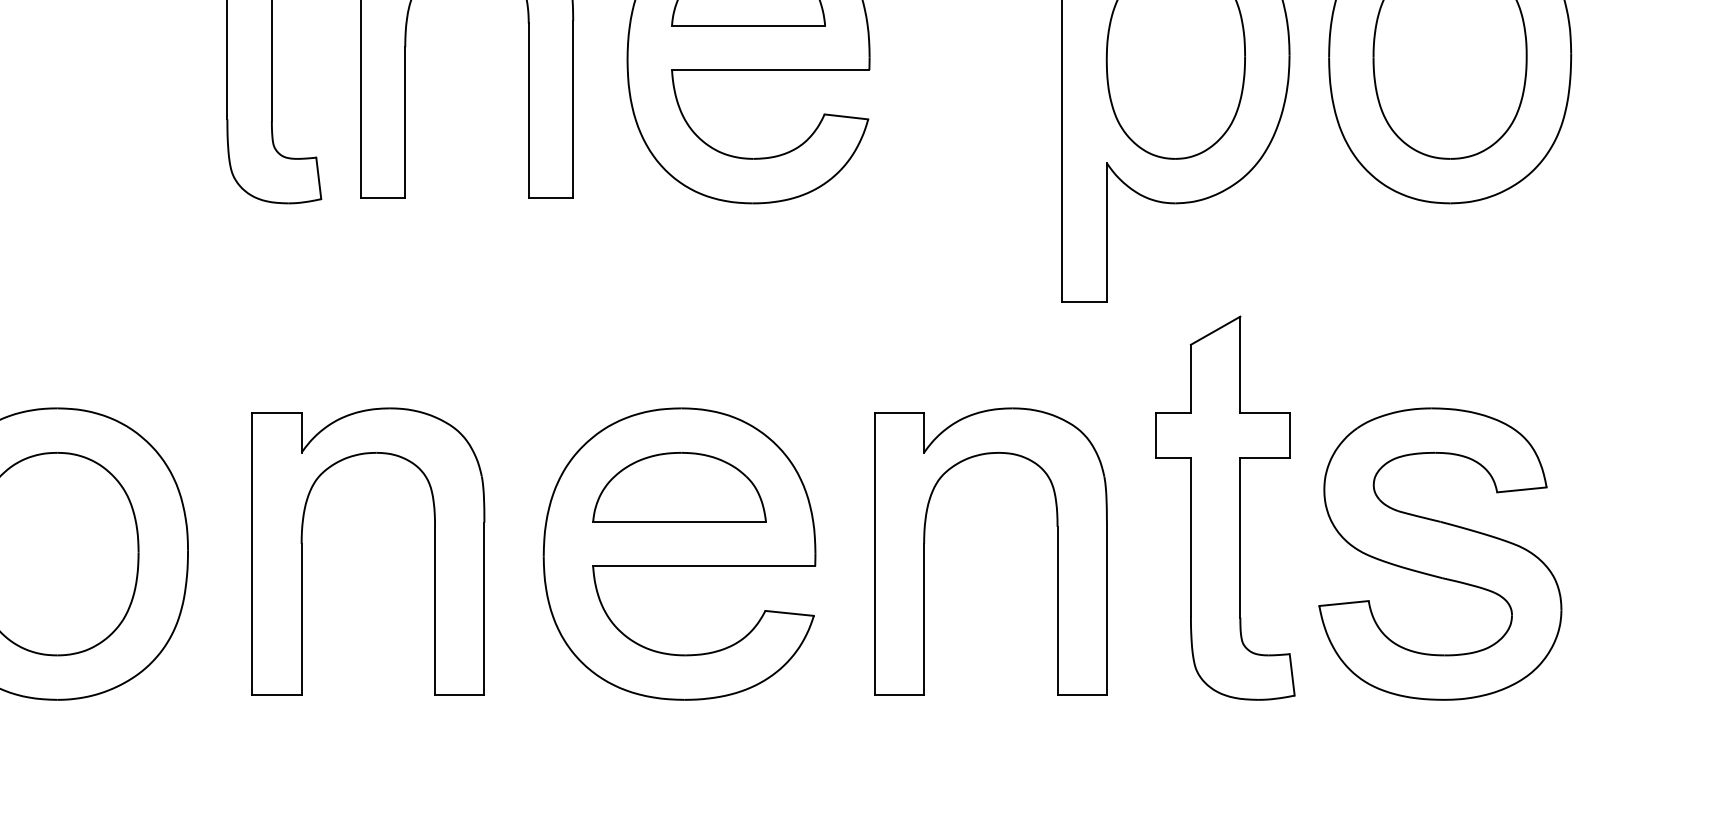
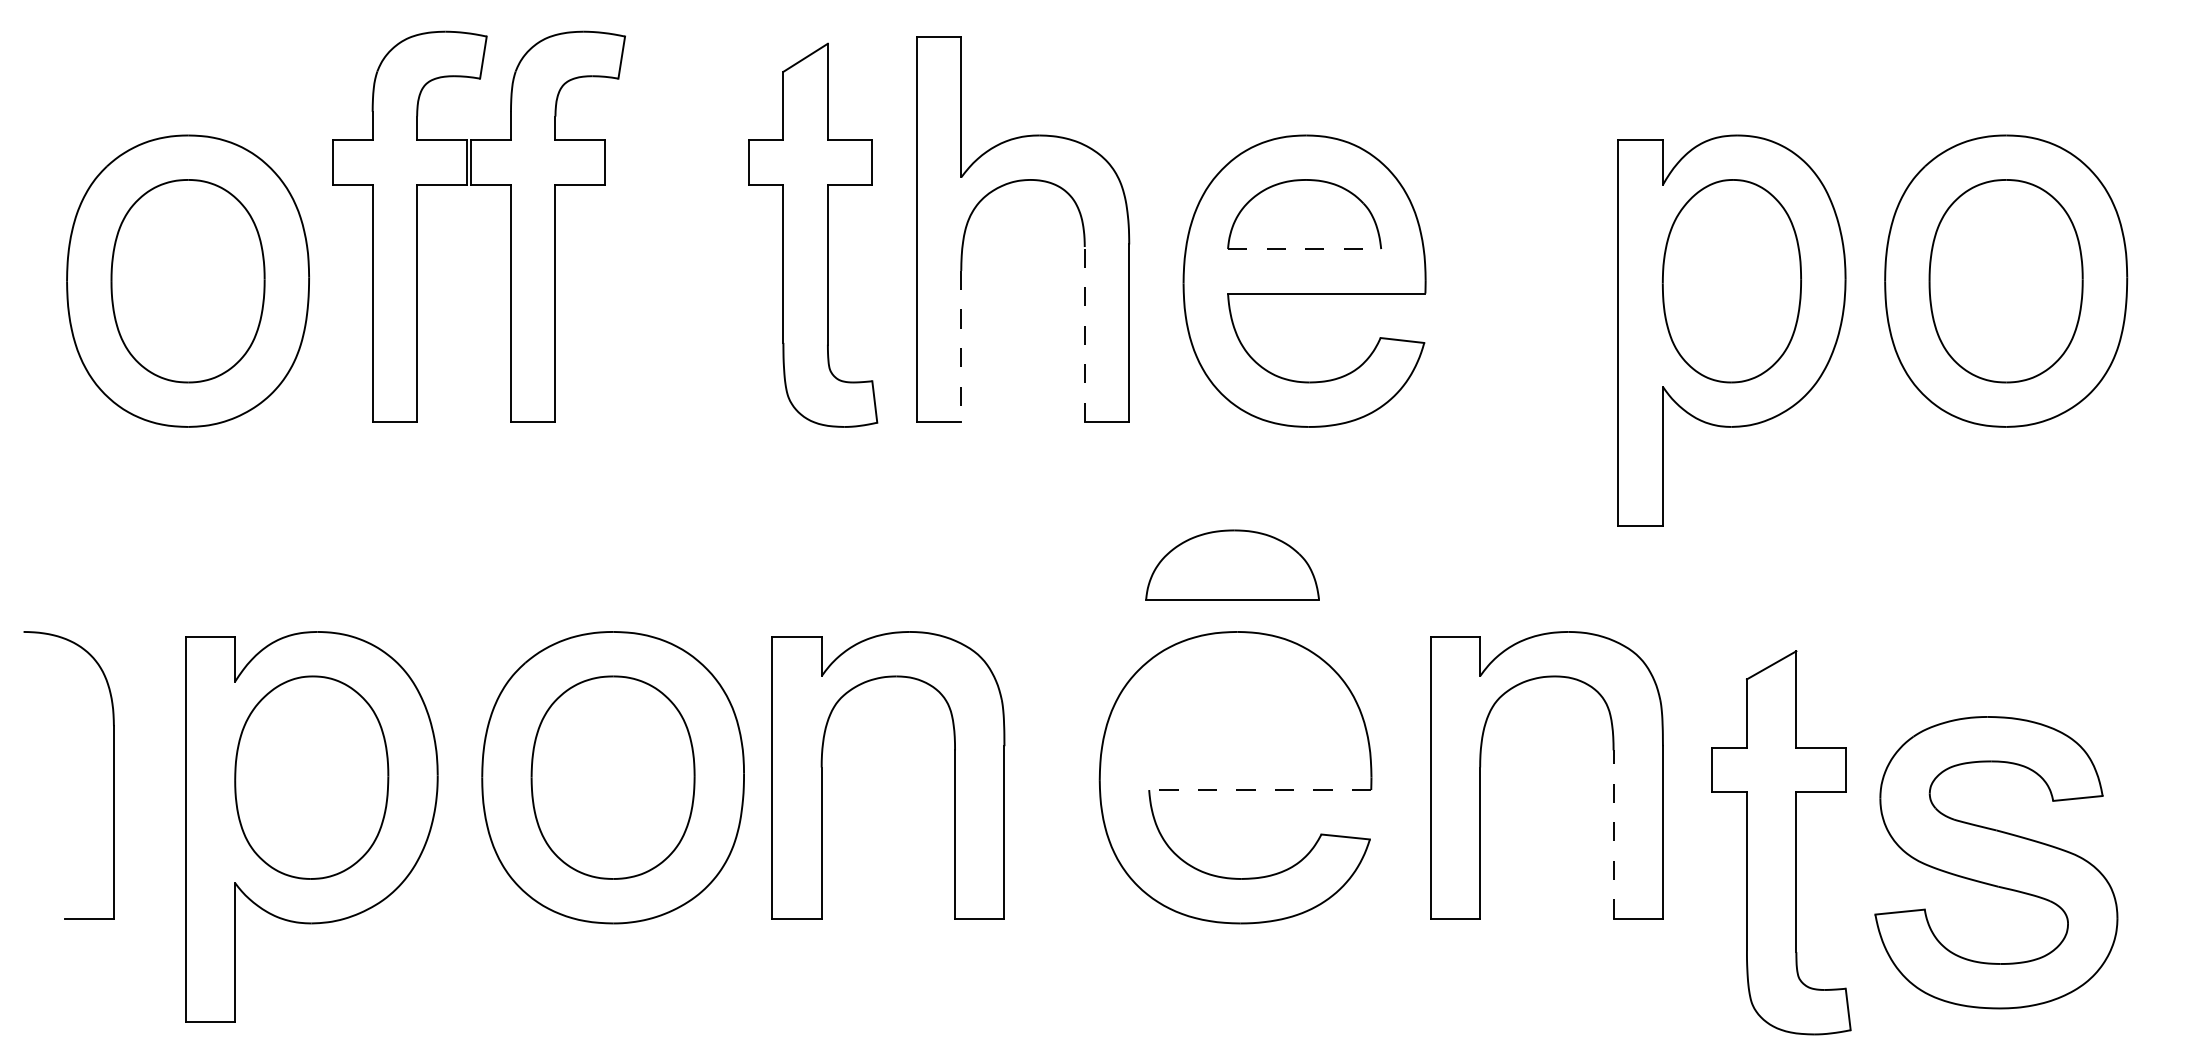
line: (748, 25) -> (1304, 249), solid -> dashed
line: (528, 110) -> (1084, 334), solid -> dashed
line: (405, 122) -> (961, 346), solid -> dashed
part: (679, 486) -> (1232, 564), moved
part: (1225, 507) -> (1781, 842), moved
part: (302, 551) -> (822, 775), moved
part: (1440, 553) -> (1996, 862), moved
line: (703, 566) -> (1259, 790), solid -> dashed
line: (1057, 609) -> (1613, 833), solid -> dashed

